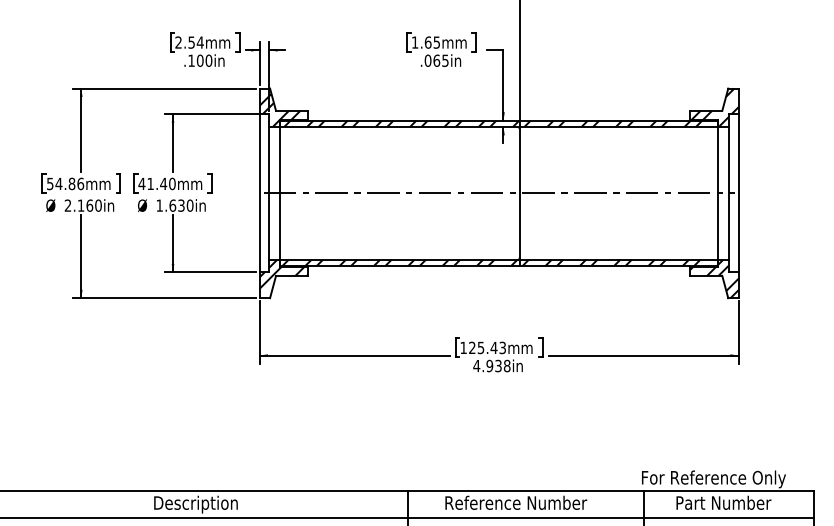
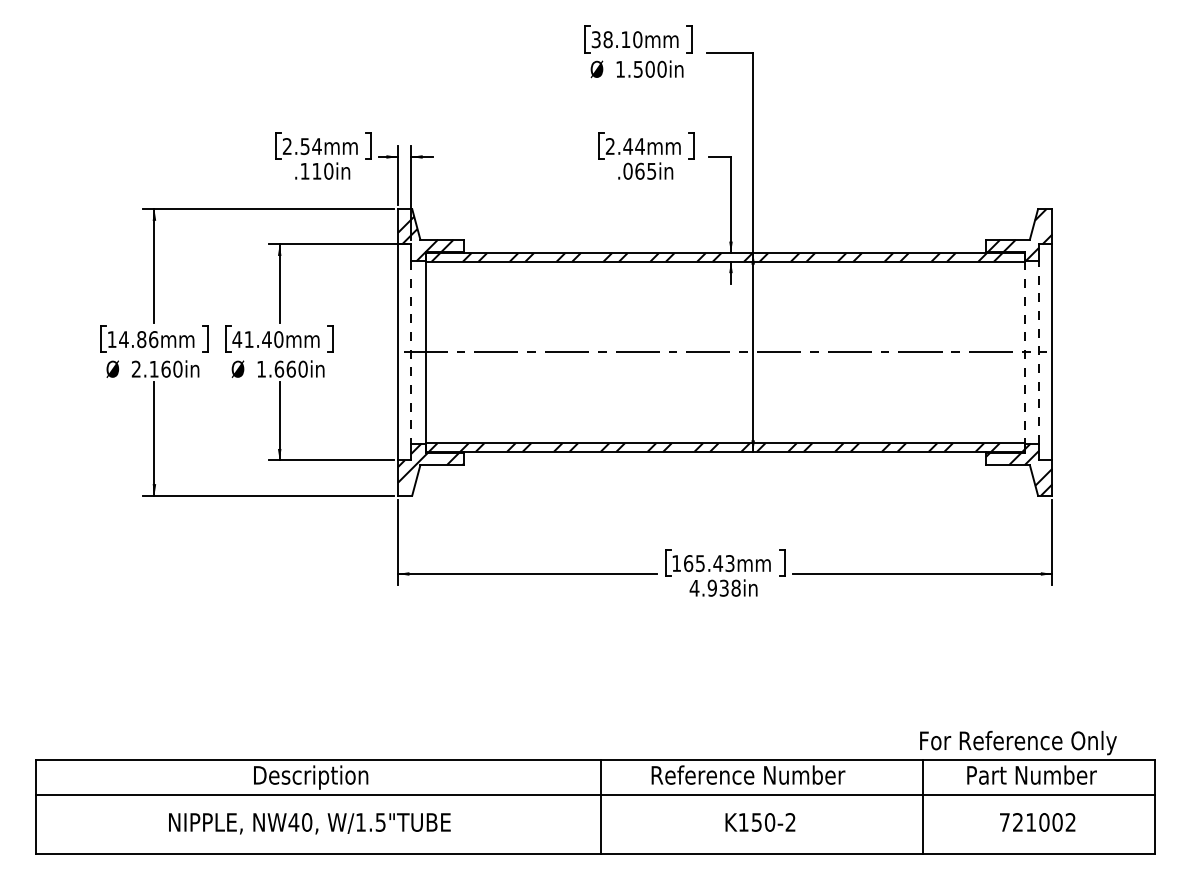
text: (425, 42) -> (624, 146), 1.65mm -> 2.44mm
text: (199, 60) -> (316, 170), .100in -> .110in
text: (49, 183) -> (111, 339), 54.86mm -> 14.86mm
line: (729, 192) -> (1039, 351), solid -> dashed
line: (269, 193) -> (411, 352), solid -> dashed
line: (718, 193) -> (1024, 352), solid -> dashed
text: (180, 205) -> (290, 368), 1.630in -> 1.660in
text: (472, 347) -> (688, 563), 125.43mm -> 165.43mm

